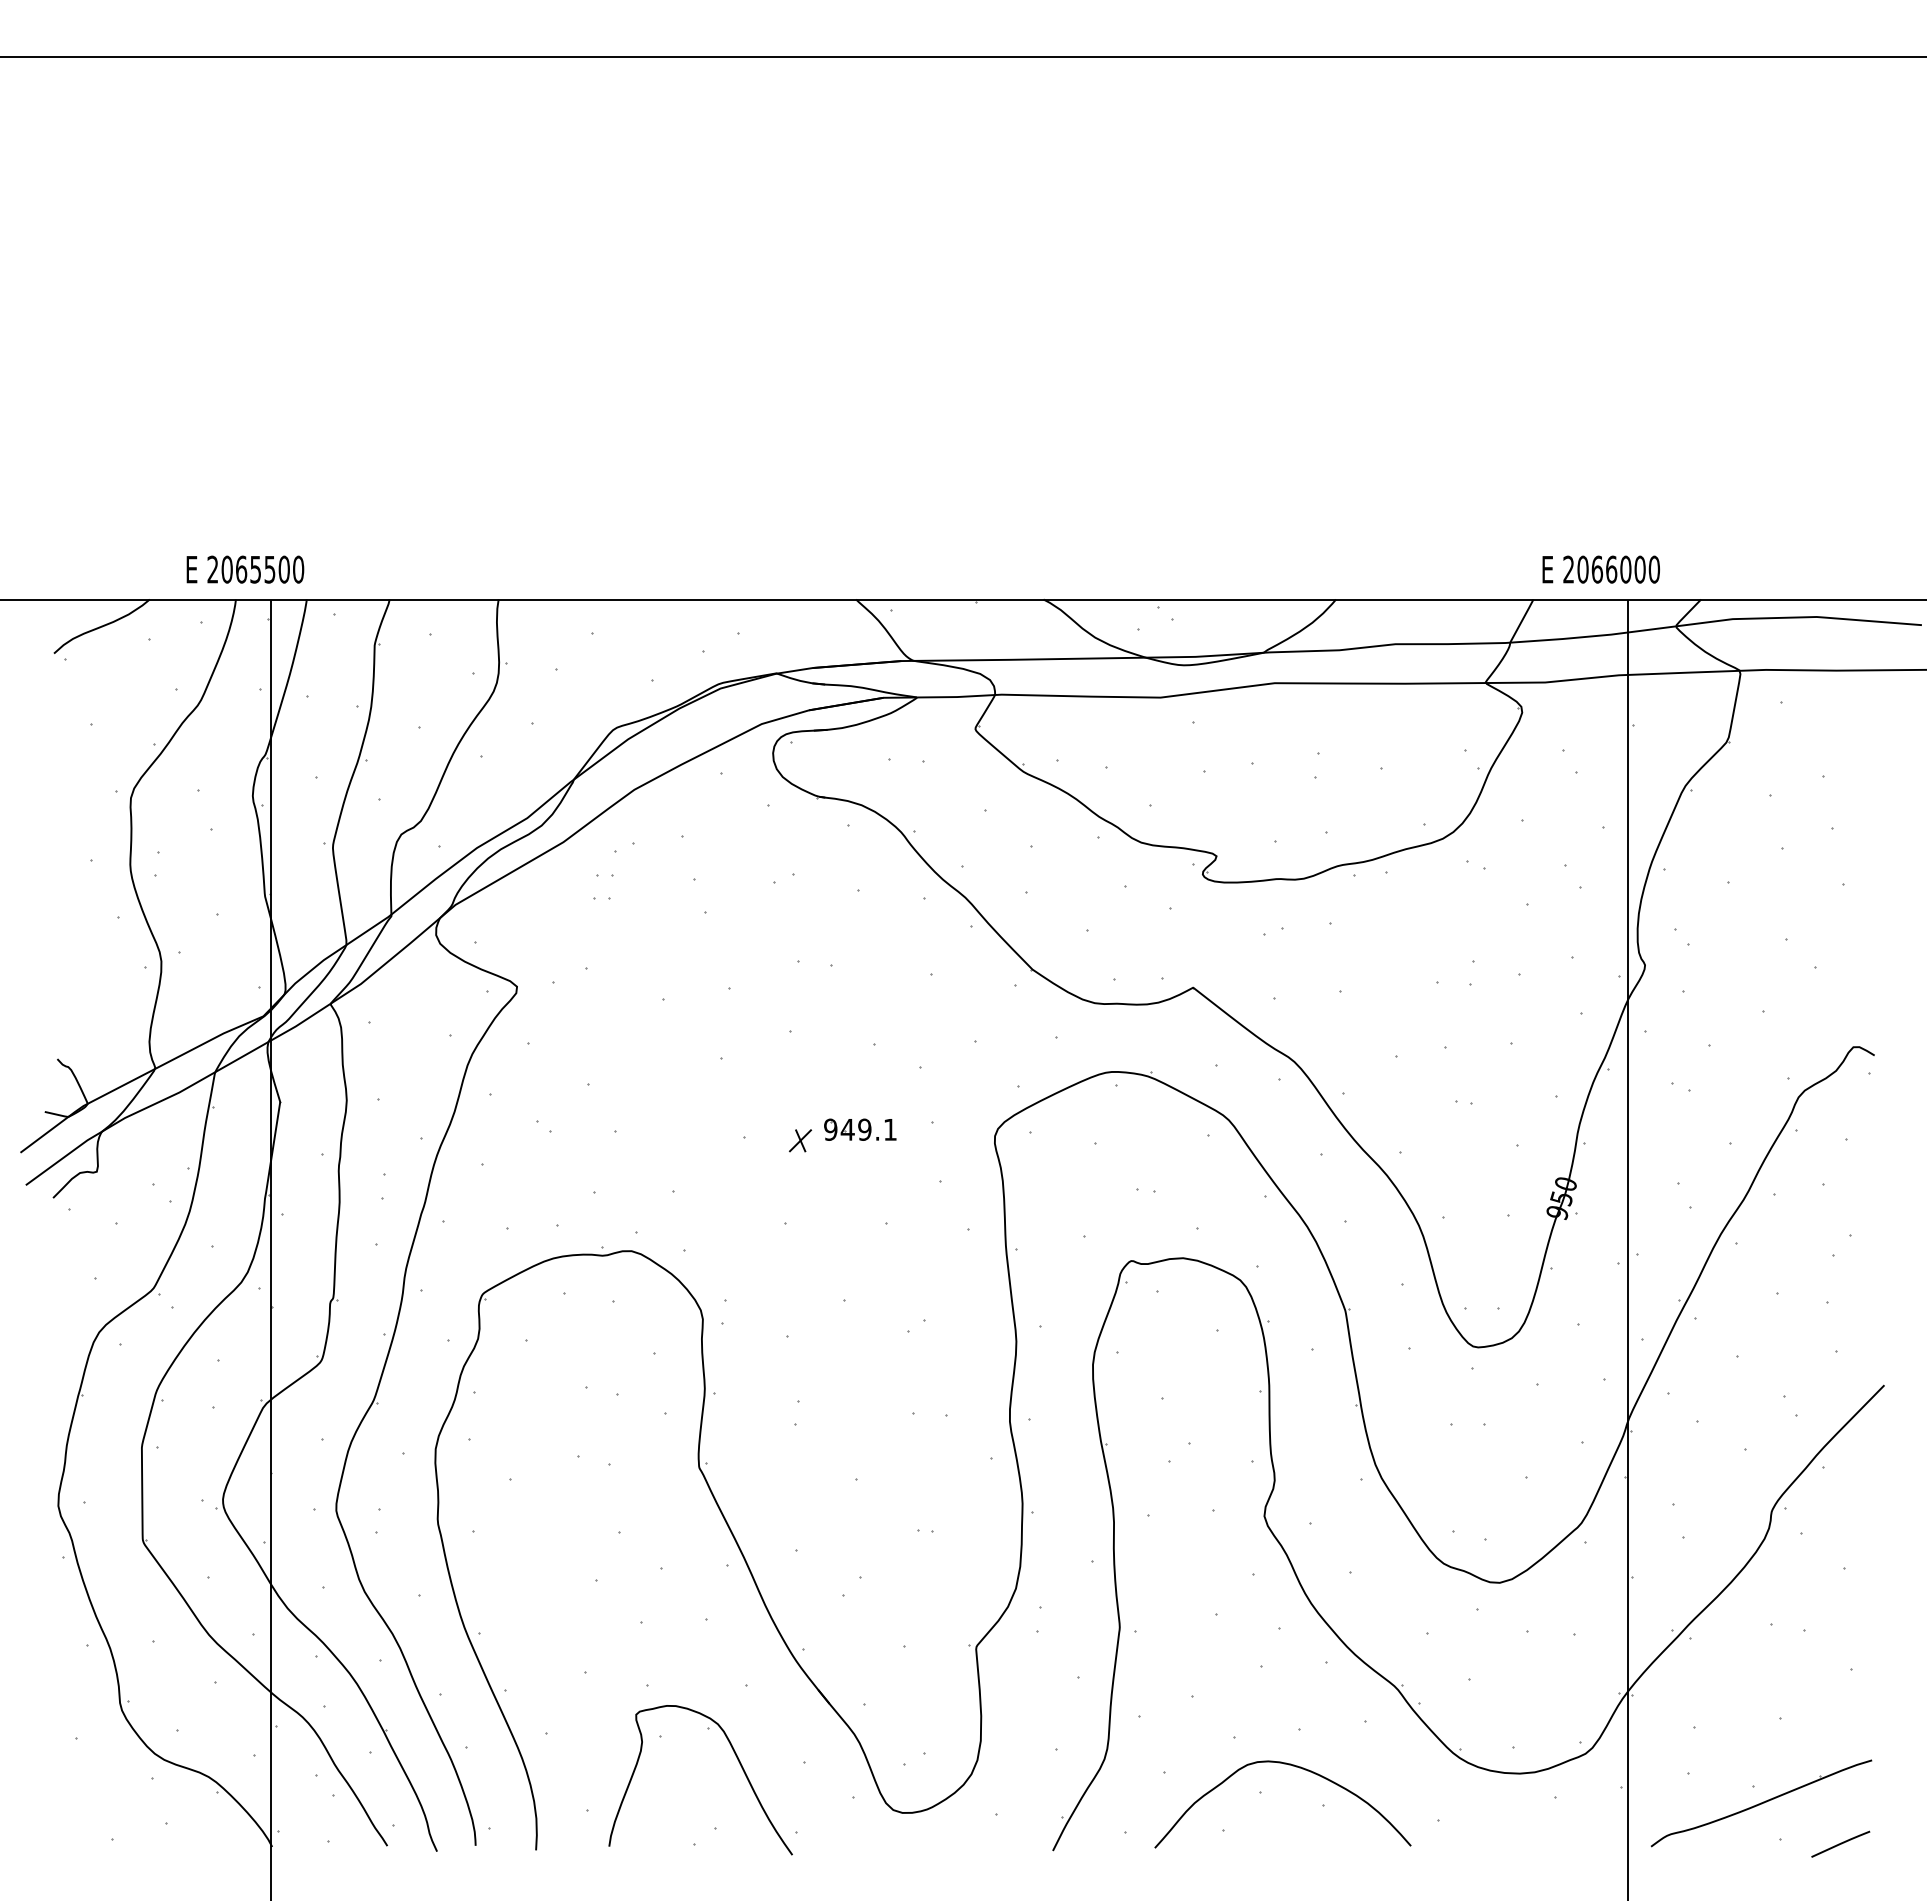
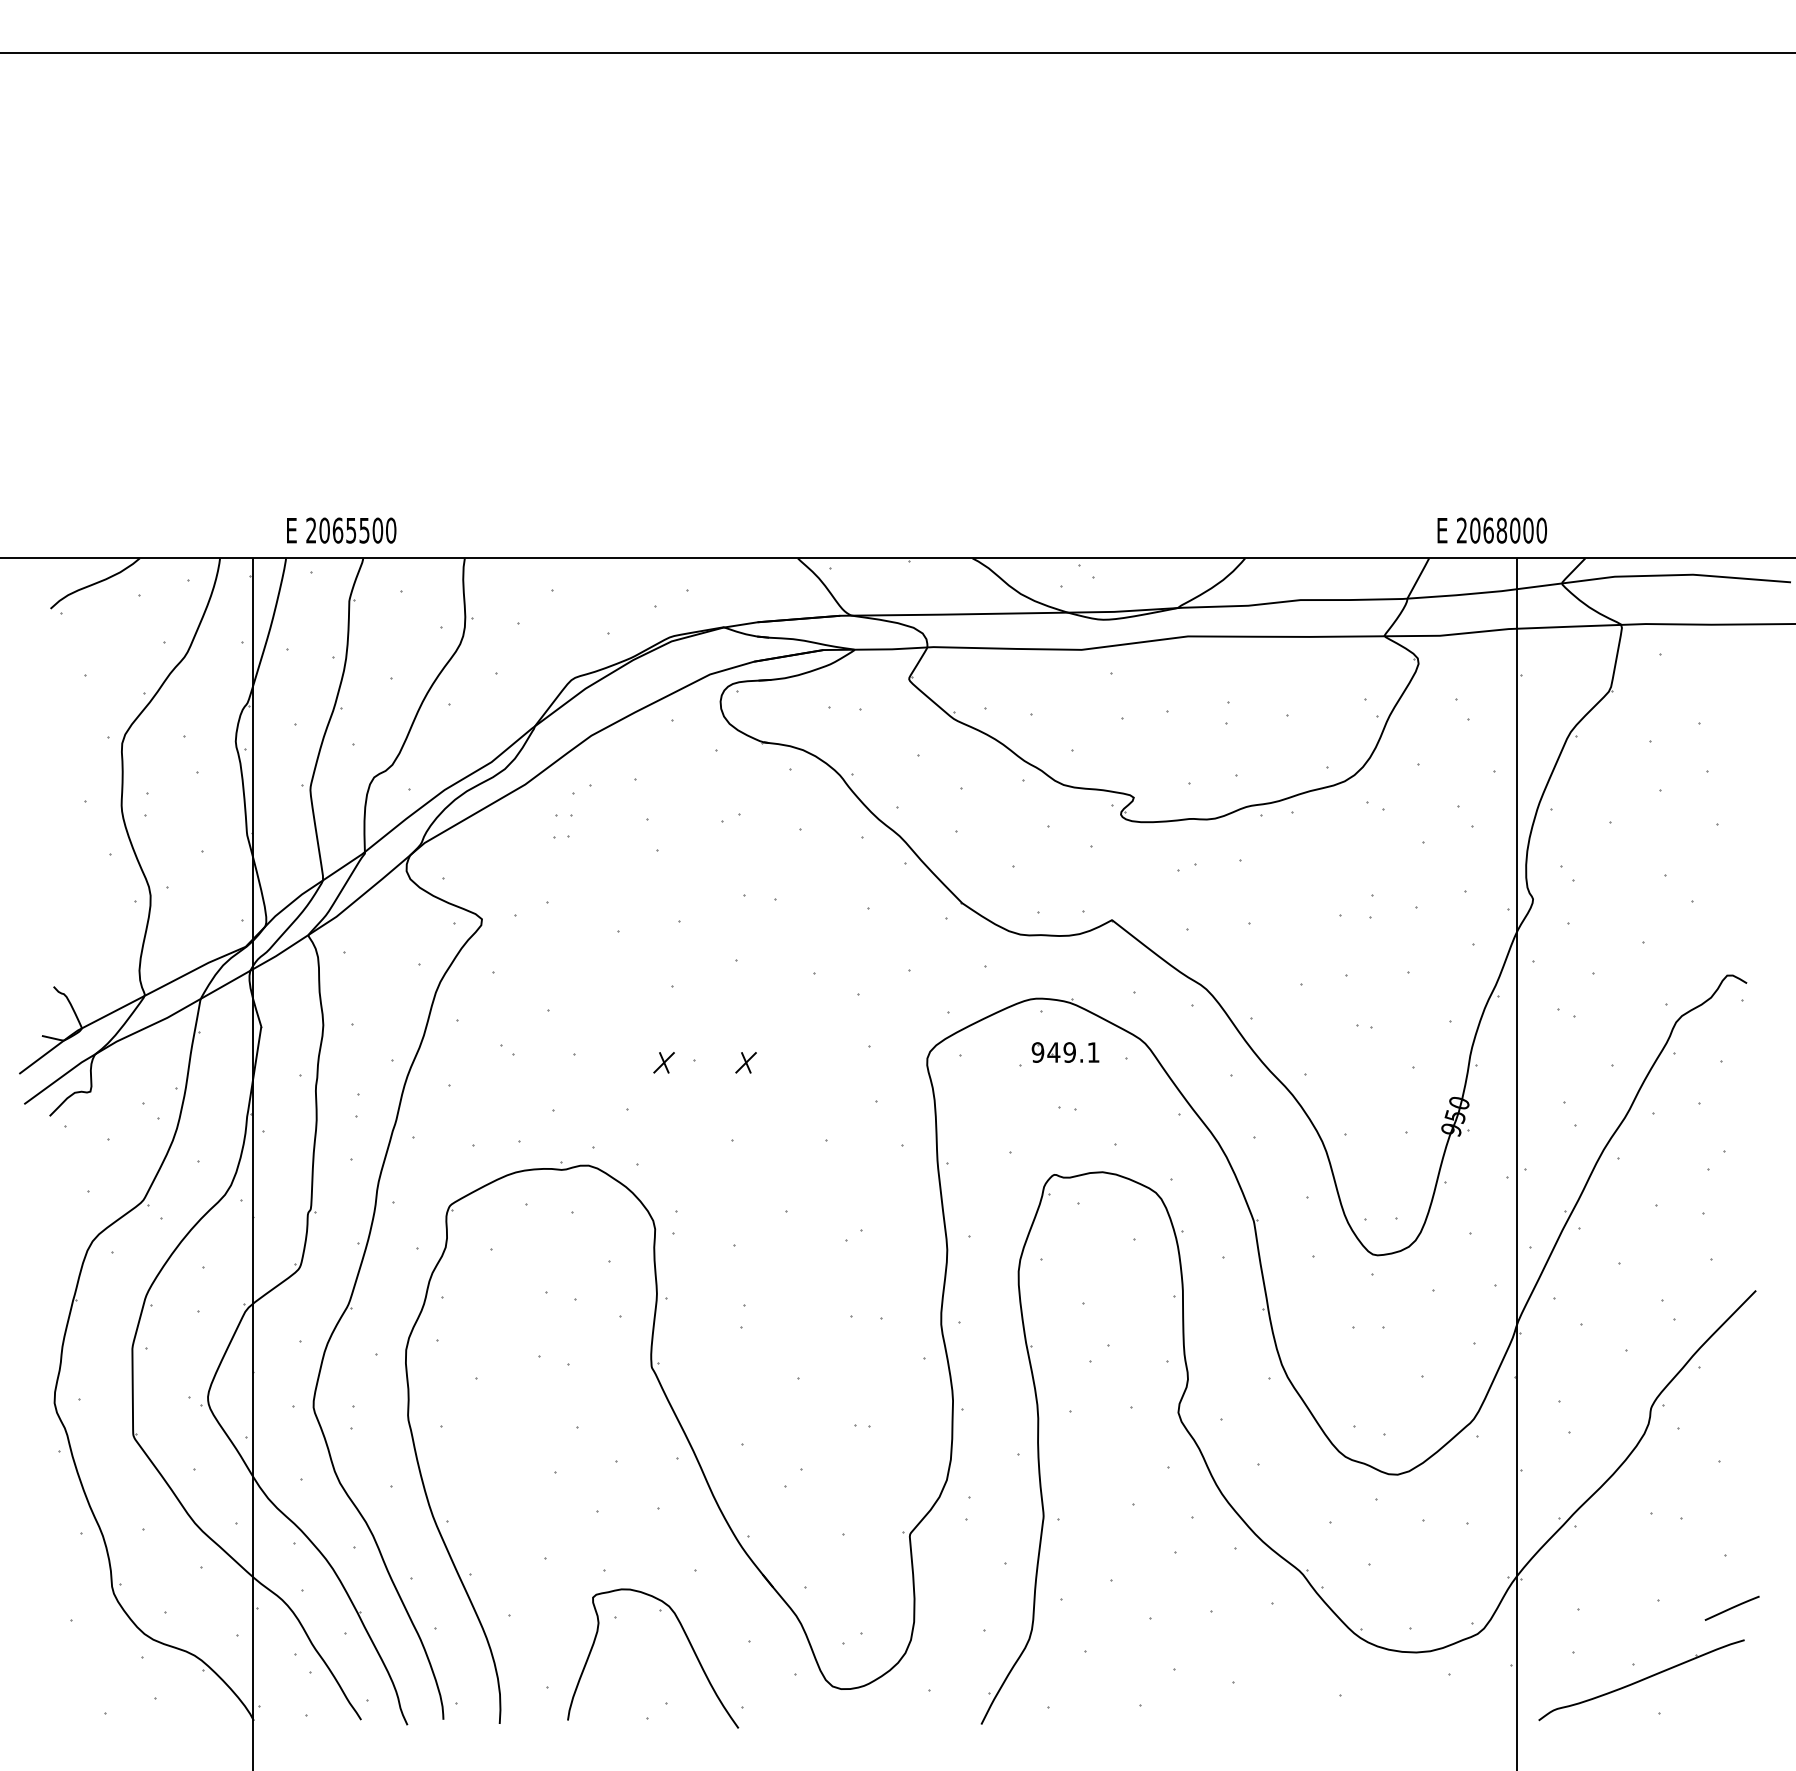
text: (245, 569) -> (341, 530), moved
text: (1611, 569) -> (1501, 530), 2066000 -> 2068000
part: (860, 1129) -> (1065, 1052), moved
part: (712, 1140) -> (664, 1062), added
curve: (1292, 1766) -> (1204, 1645), removed
line: (1840, 1843) -> (1731, 1607), moved

